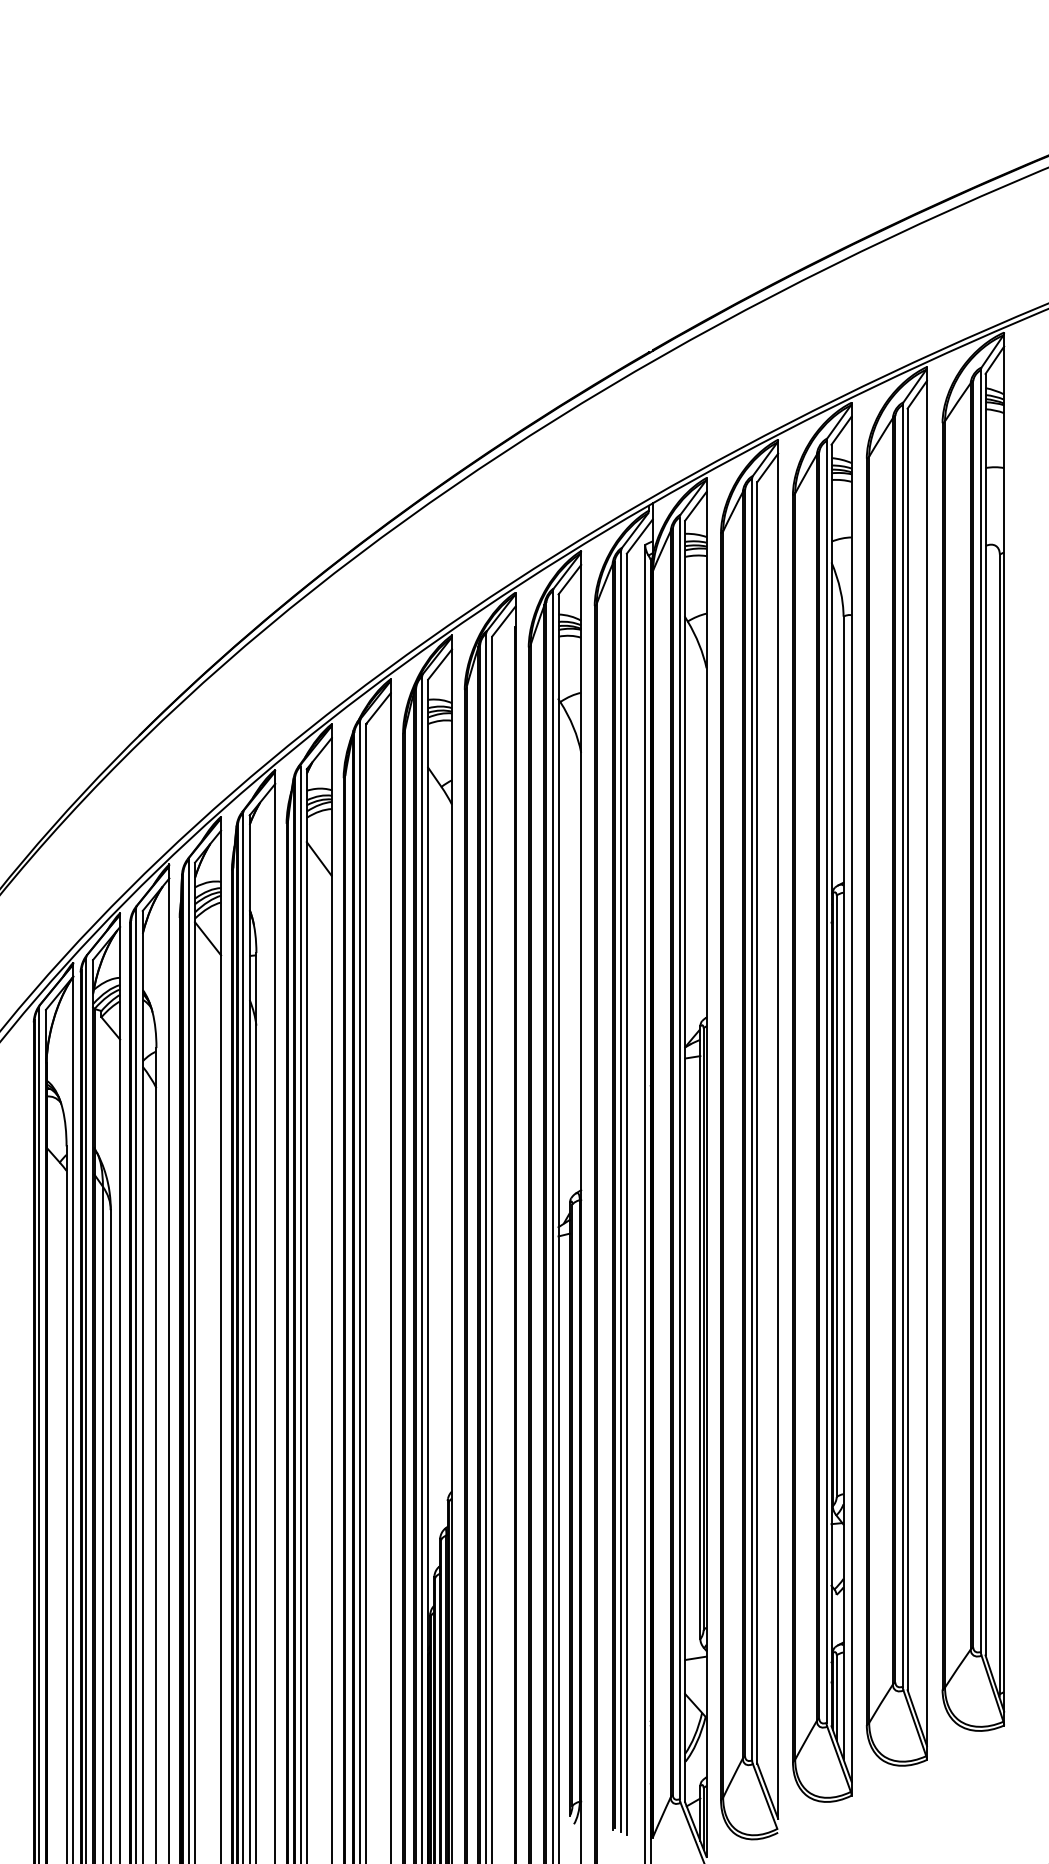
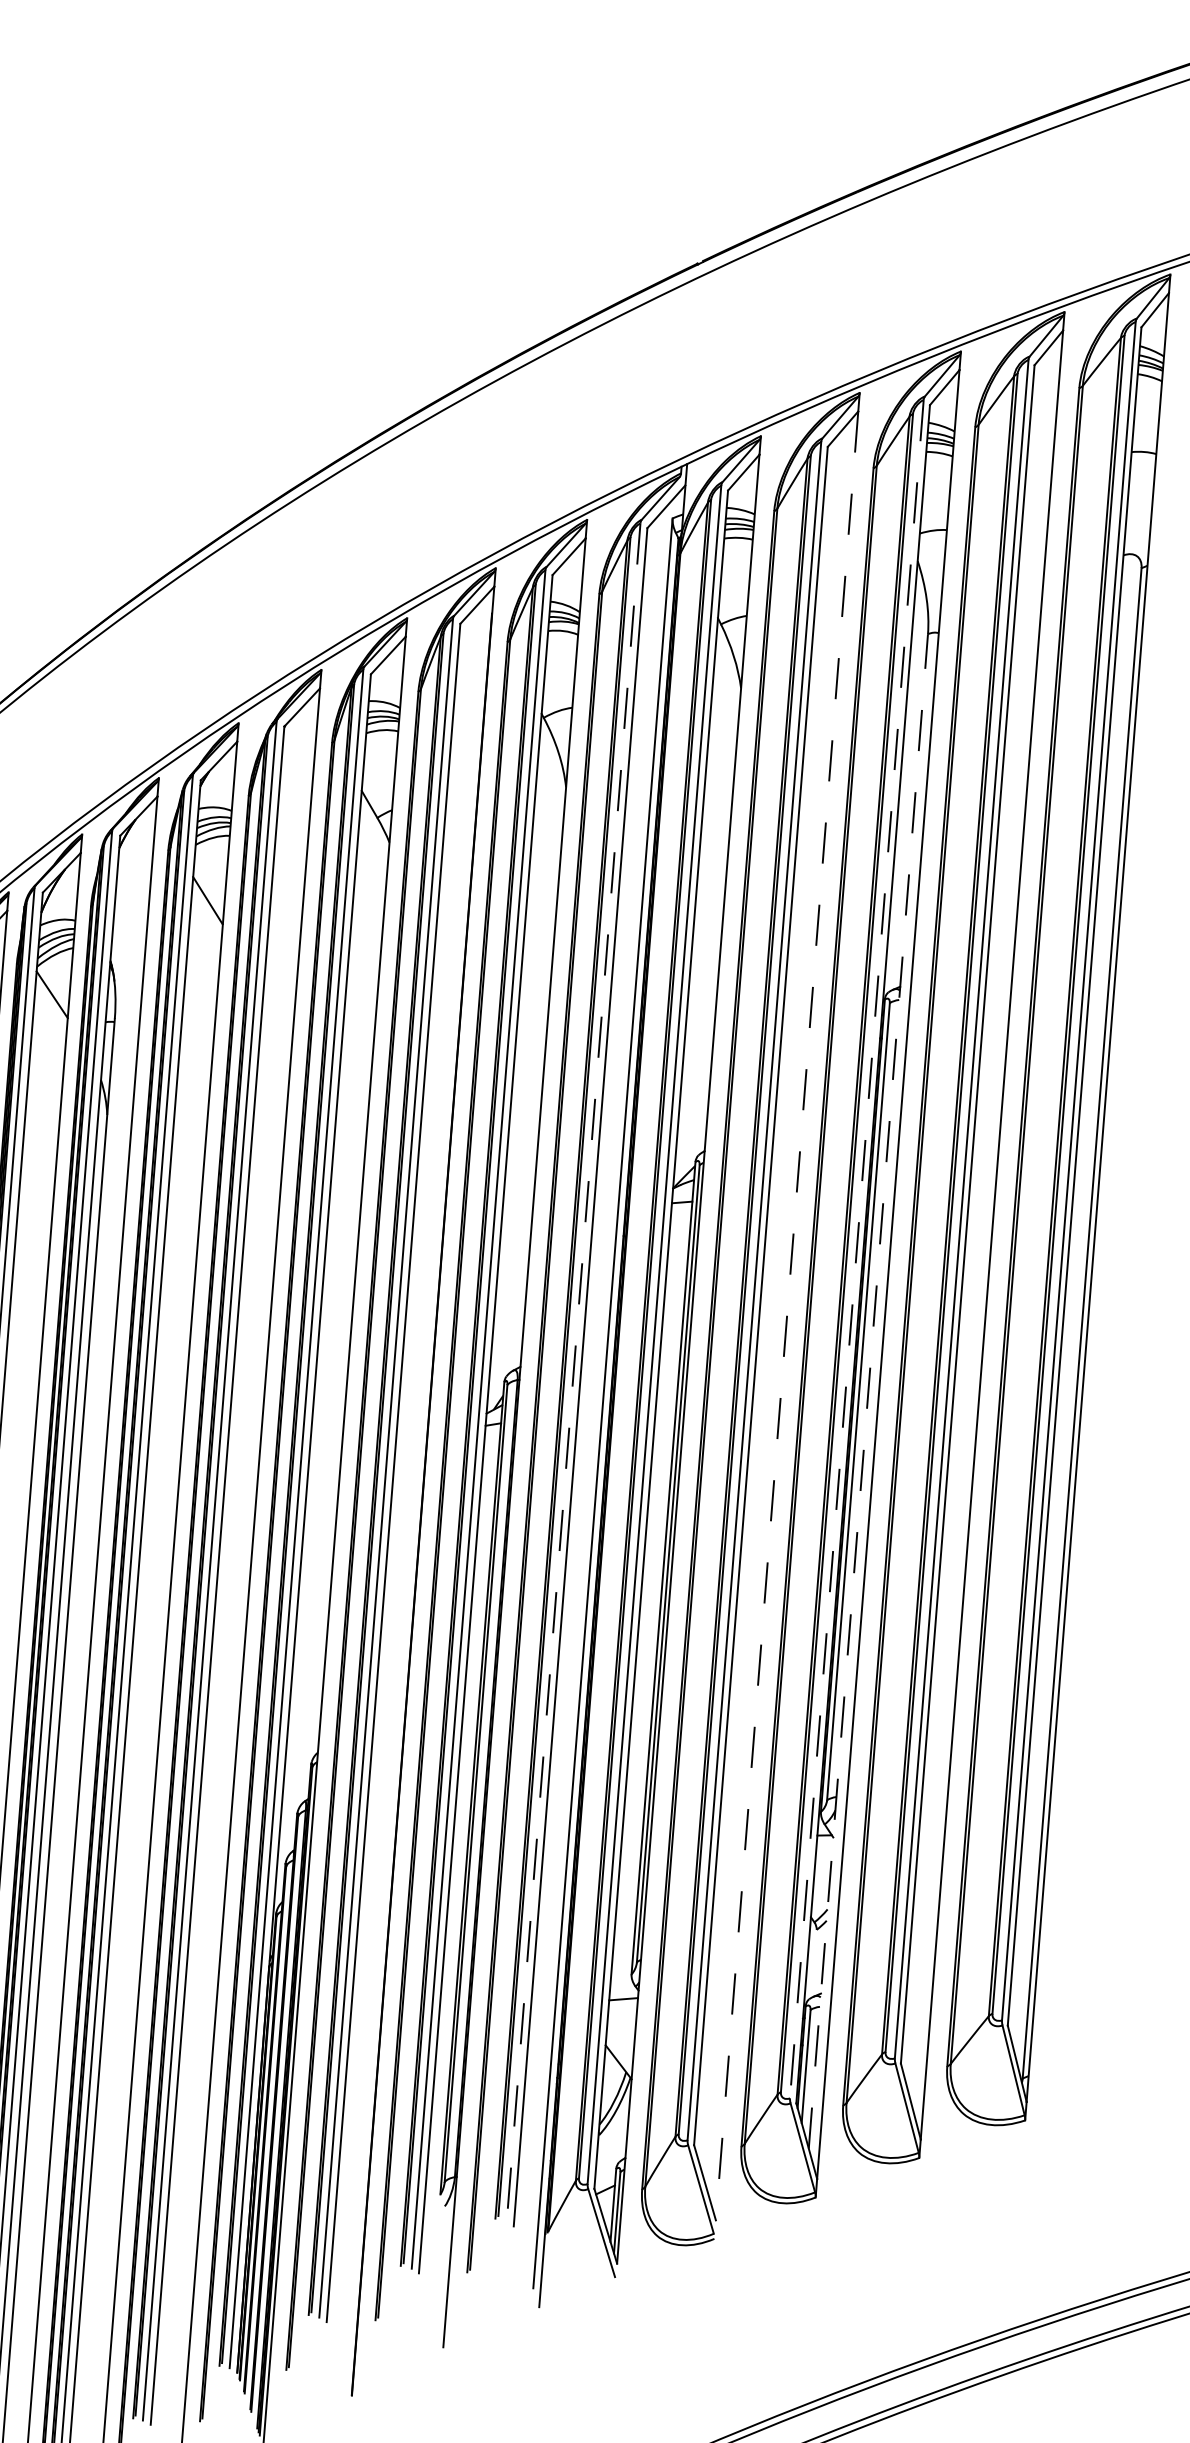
line: (826, 1082) -> (856, 1249), solid -> dashed
line: (778, 1136) -> (787, 1316), solid -> dashed
line: (843, 1187) -> (868, 1390), solid -> dashed
line: (621, 1191) -> (573, 1372), solid -> dashed

